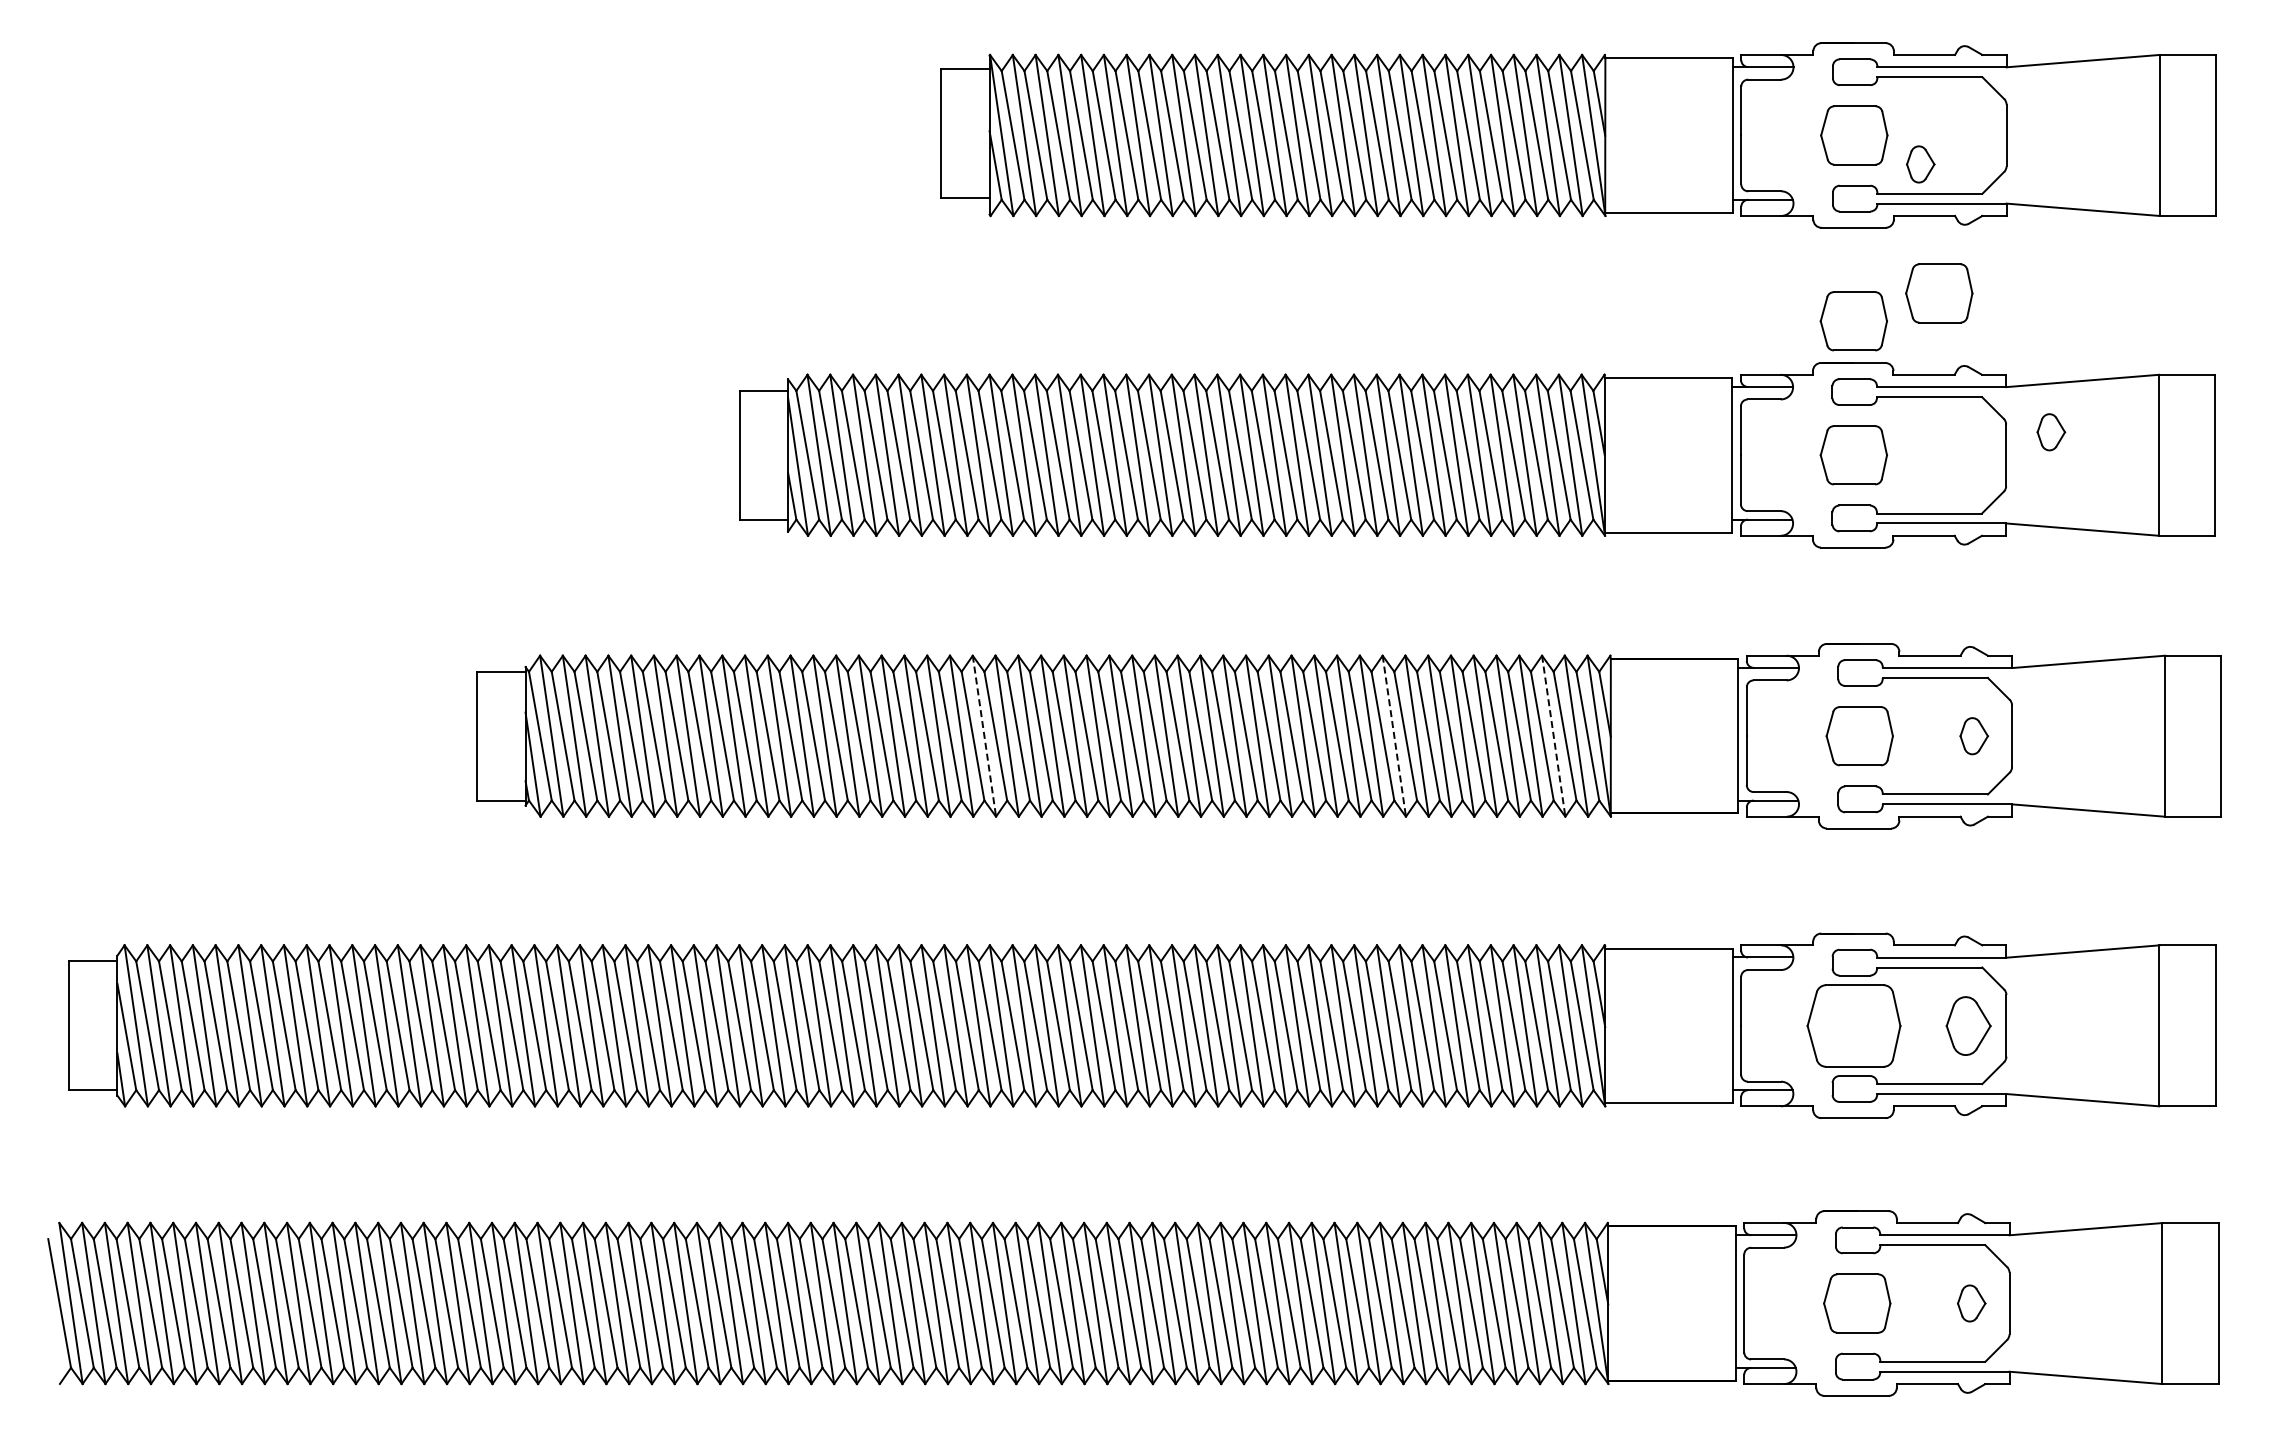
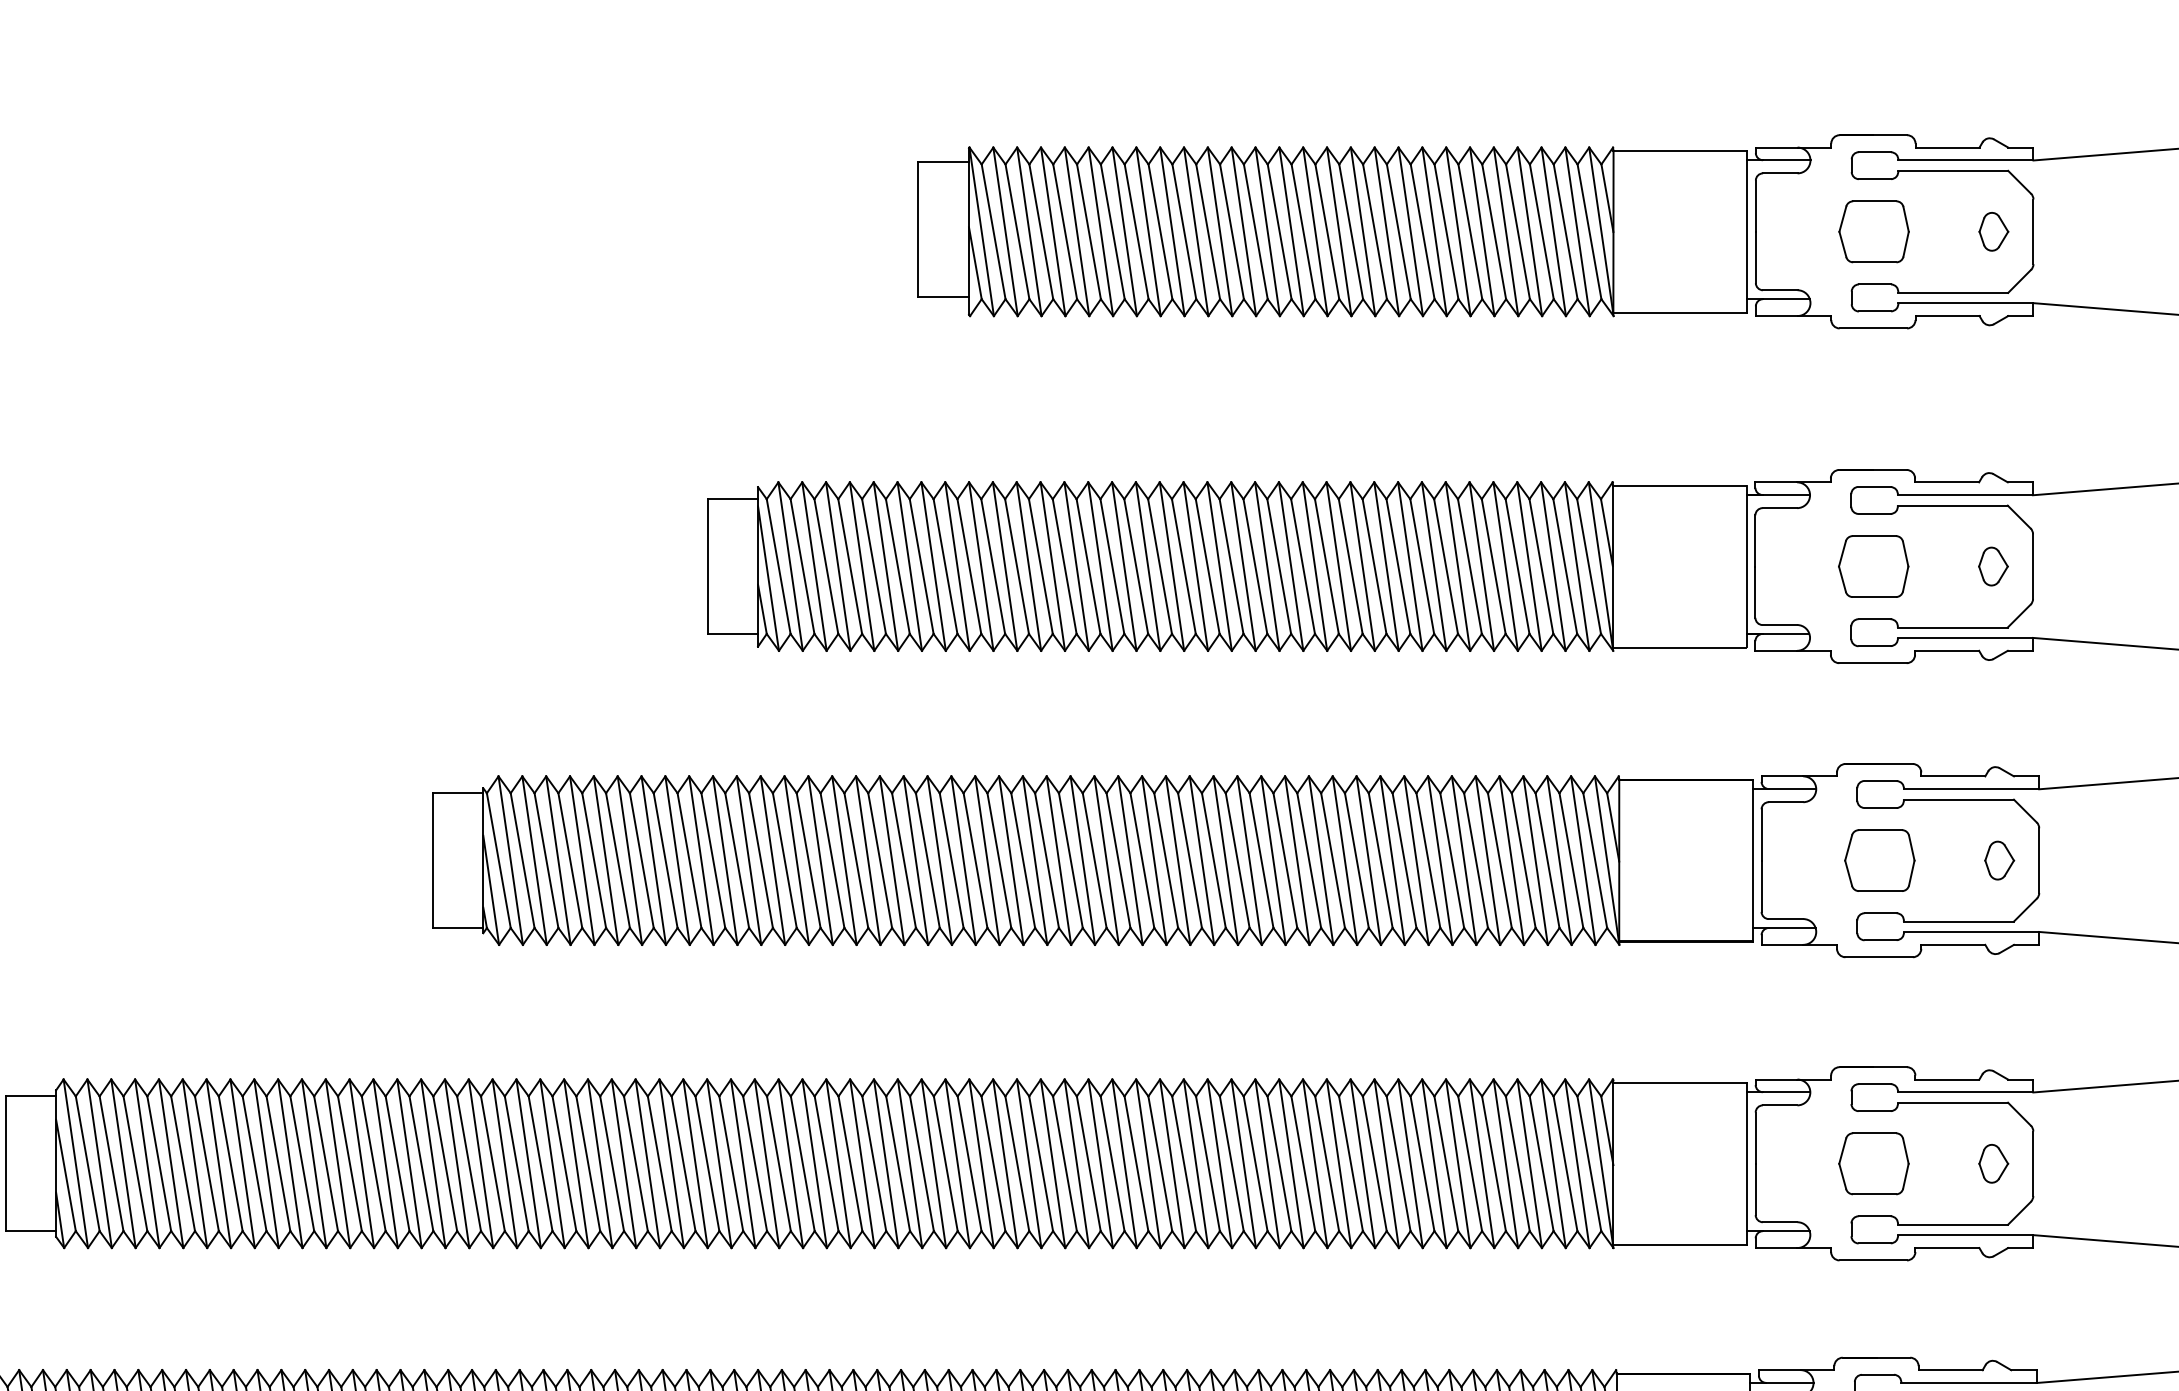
part: (1920, 164) -> (1993, 231), moved
part: (1939, 293) -> (1963, 397), removed
part: (1853, 321) -> (1873, 426), removed
part: (2051, 432) -> (1993, 566), moved
line: (984, 736) -> (963, 860), dashed -> solid
line: (1394, 736) -> (1392, 860), dashed -> solid
line: (1553, 736) -> (1559, 860), dashed -> solid
part: (1854, 1025) -> (1874, 1163), size x0.71
part: (1968, 1025) -> (1993, 1163), size x0.62

